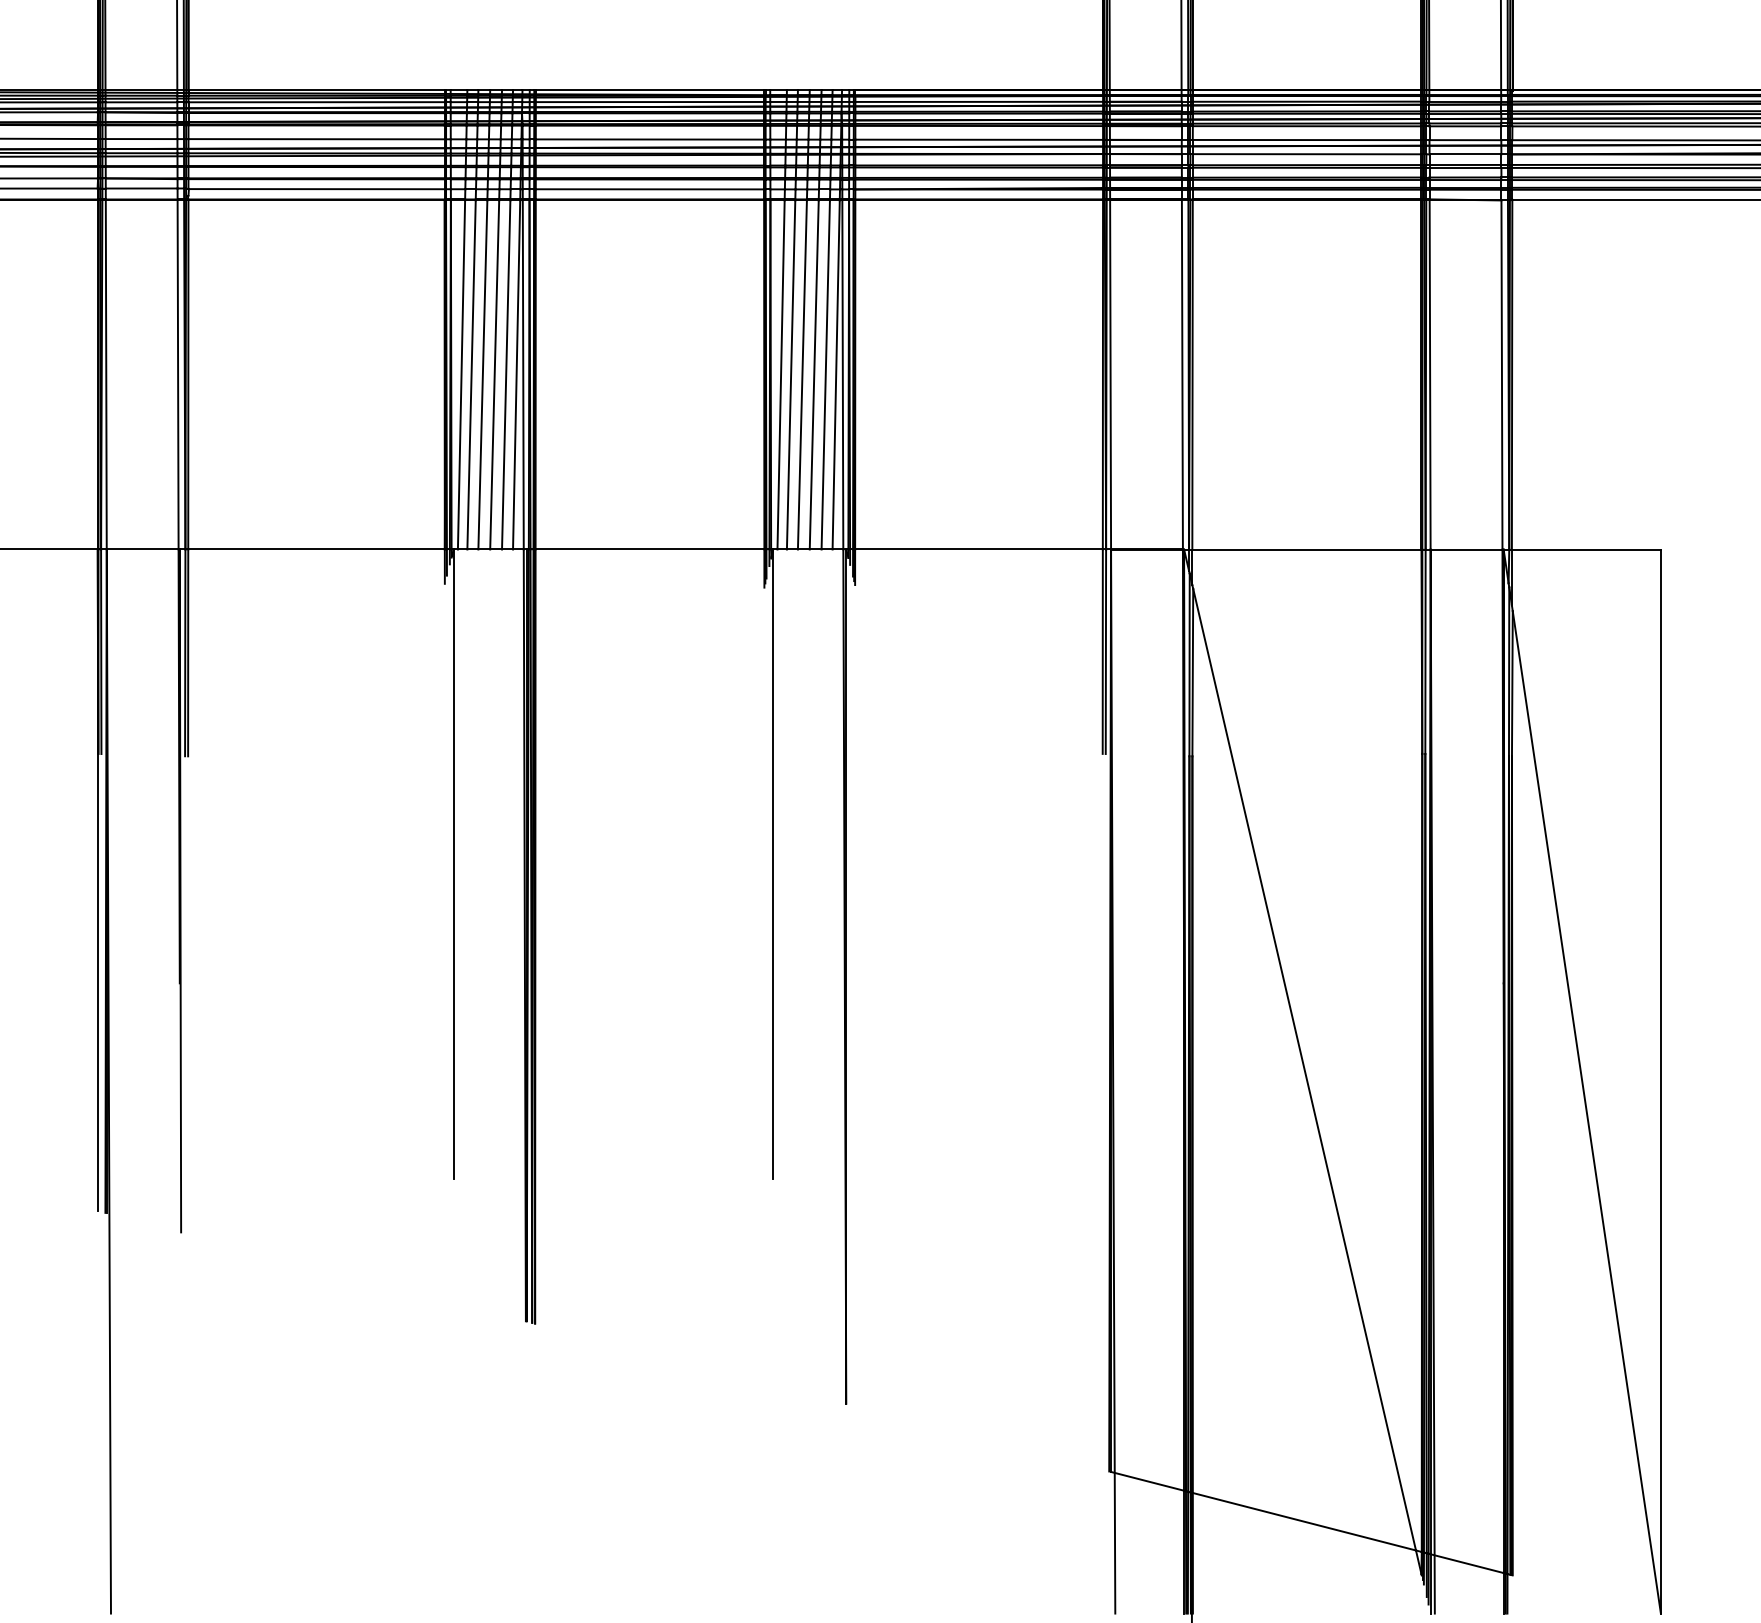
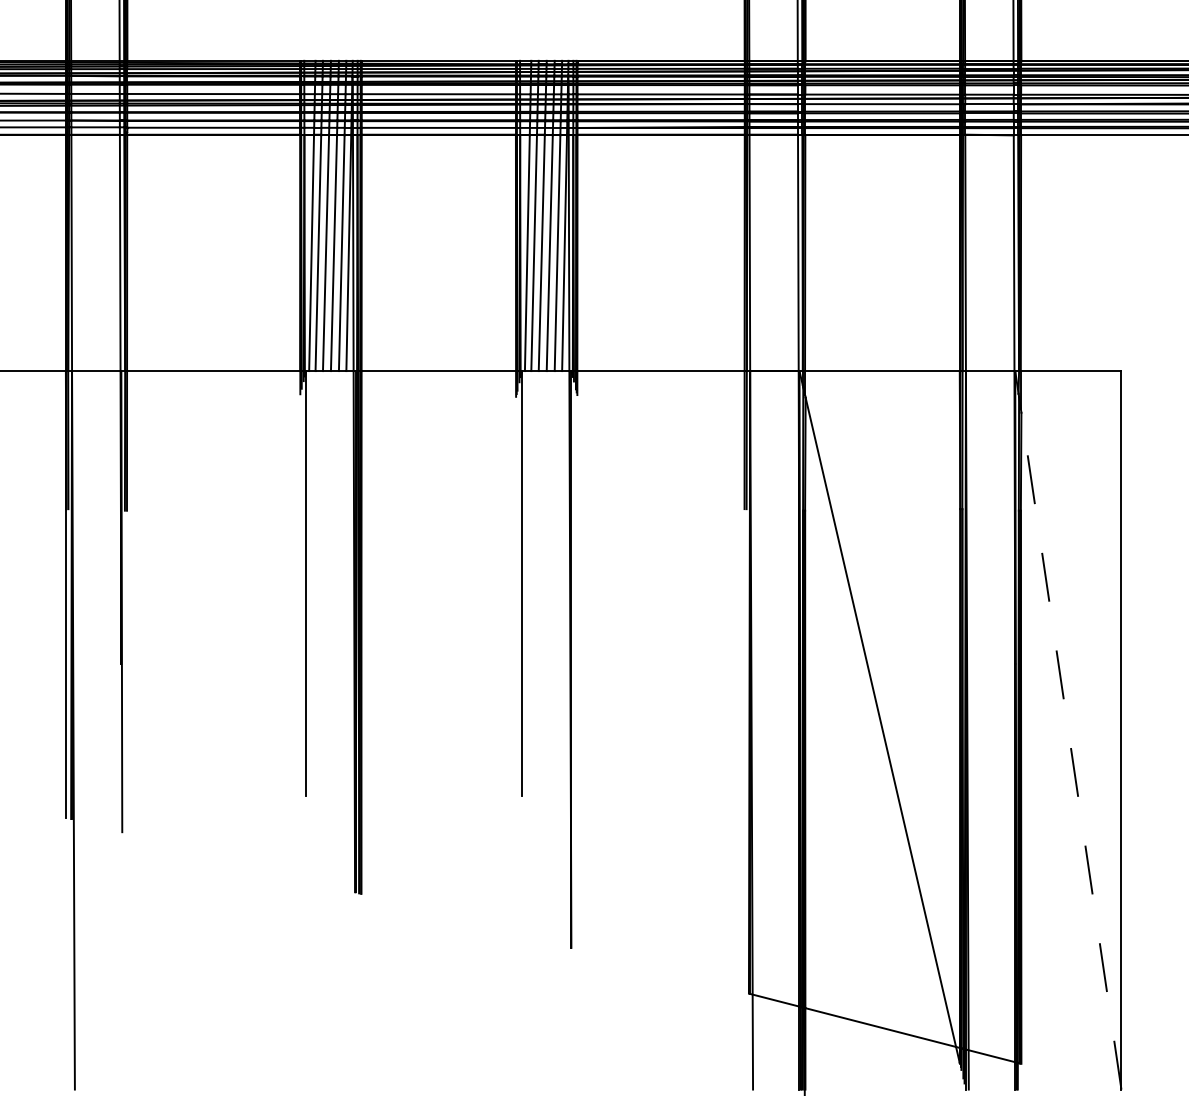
line: (1586, 1111) -> (1071, 750), solid -> dashed

